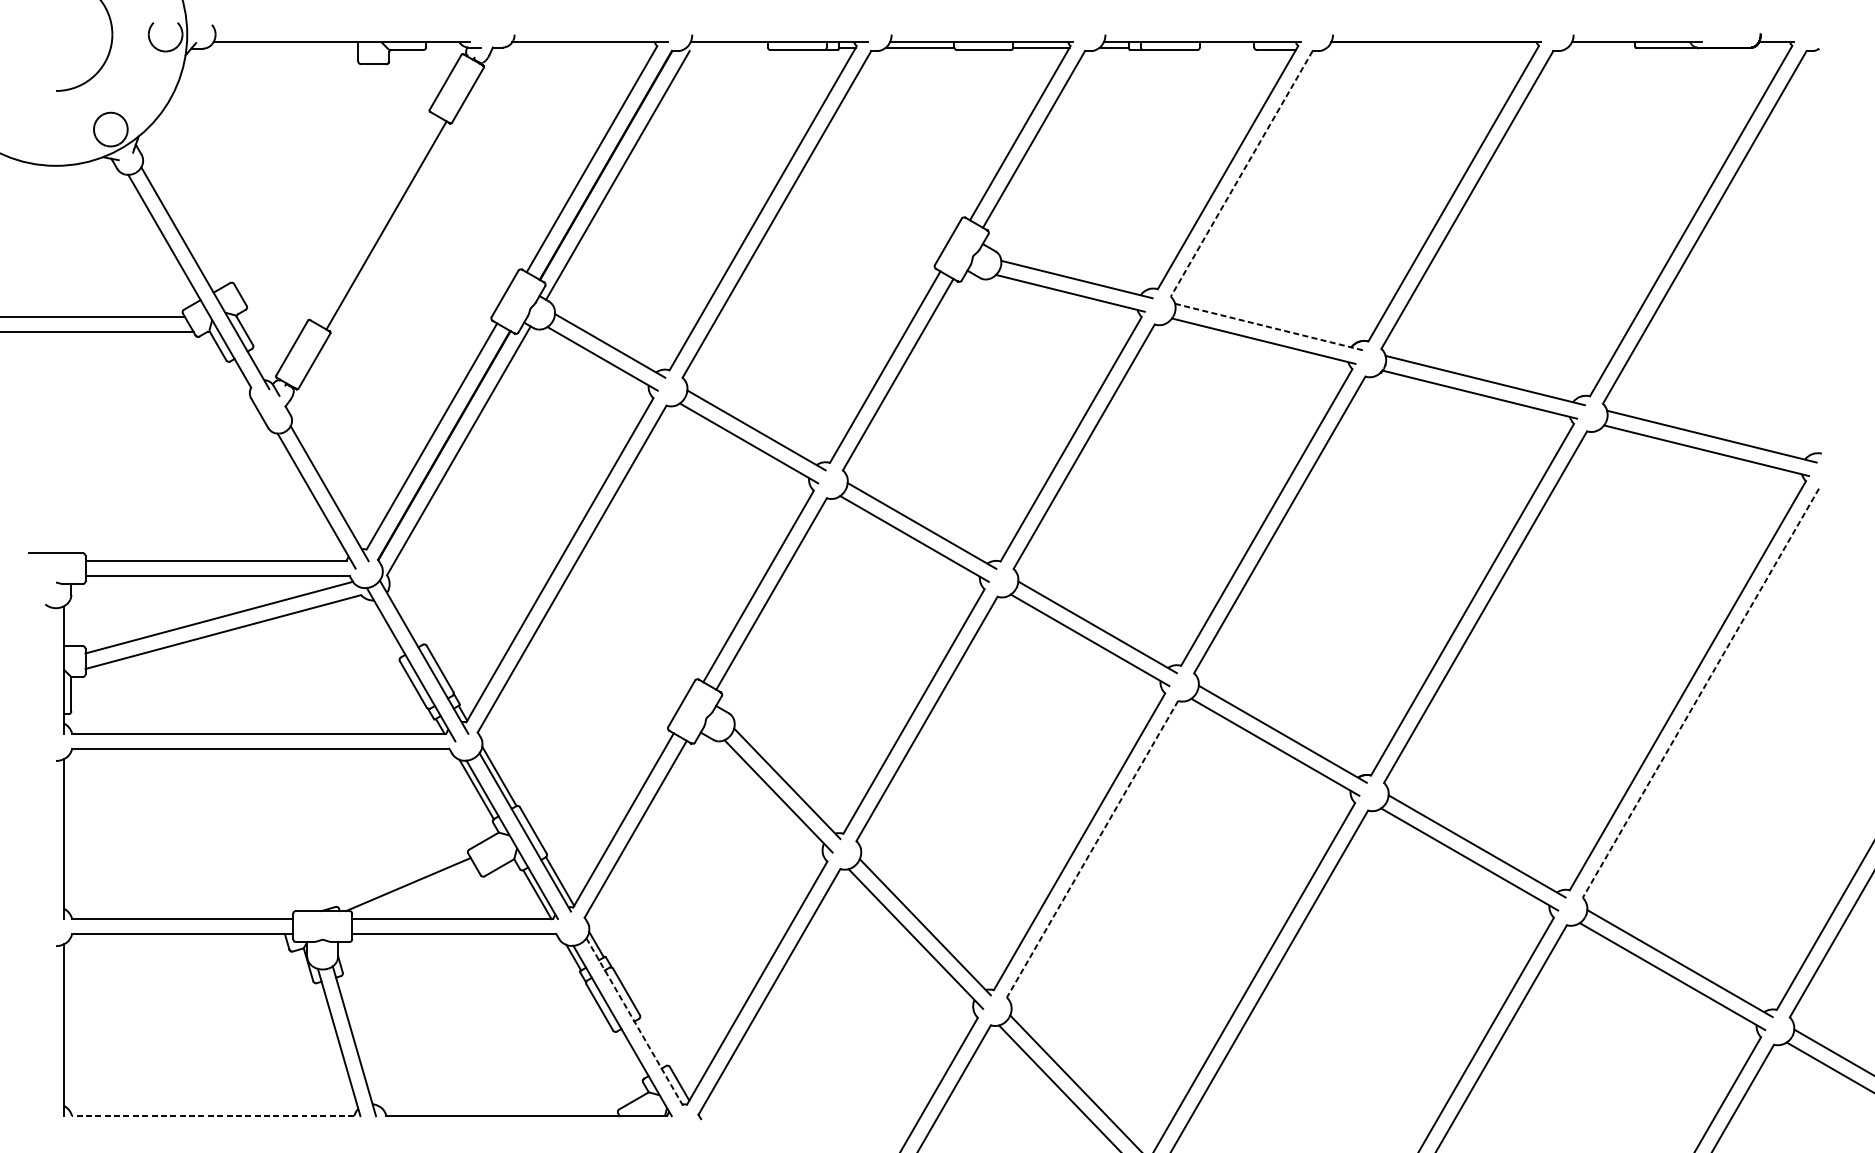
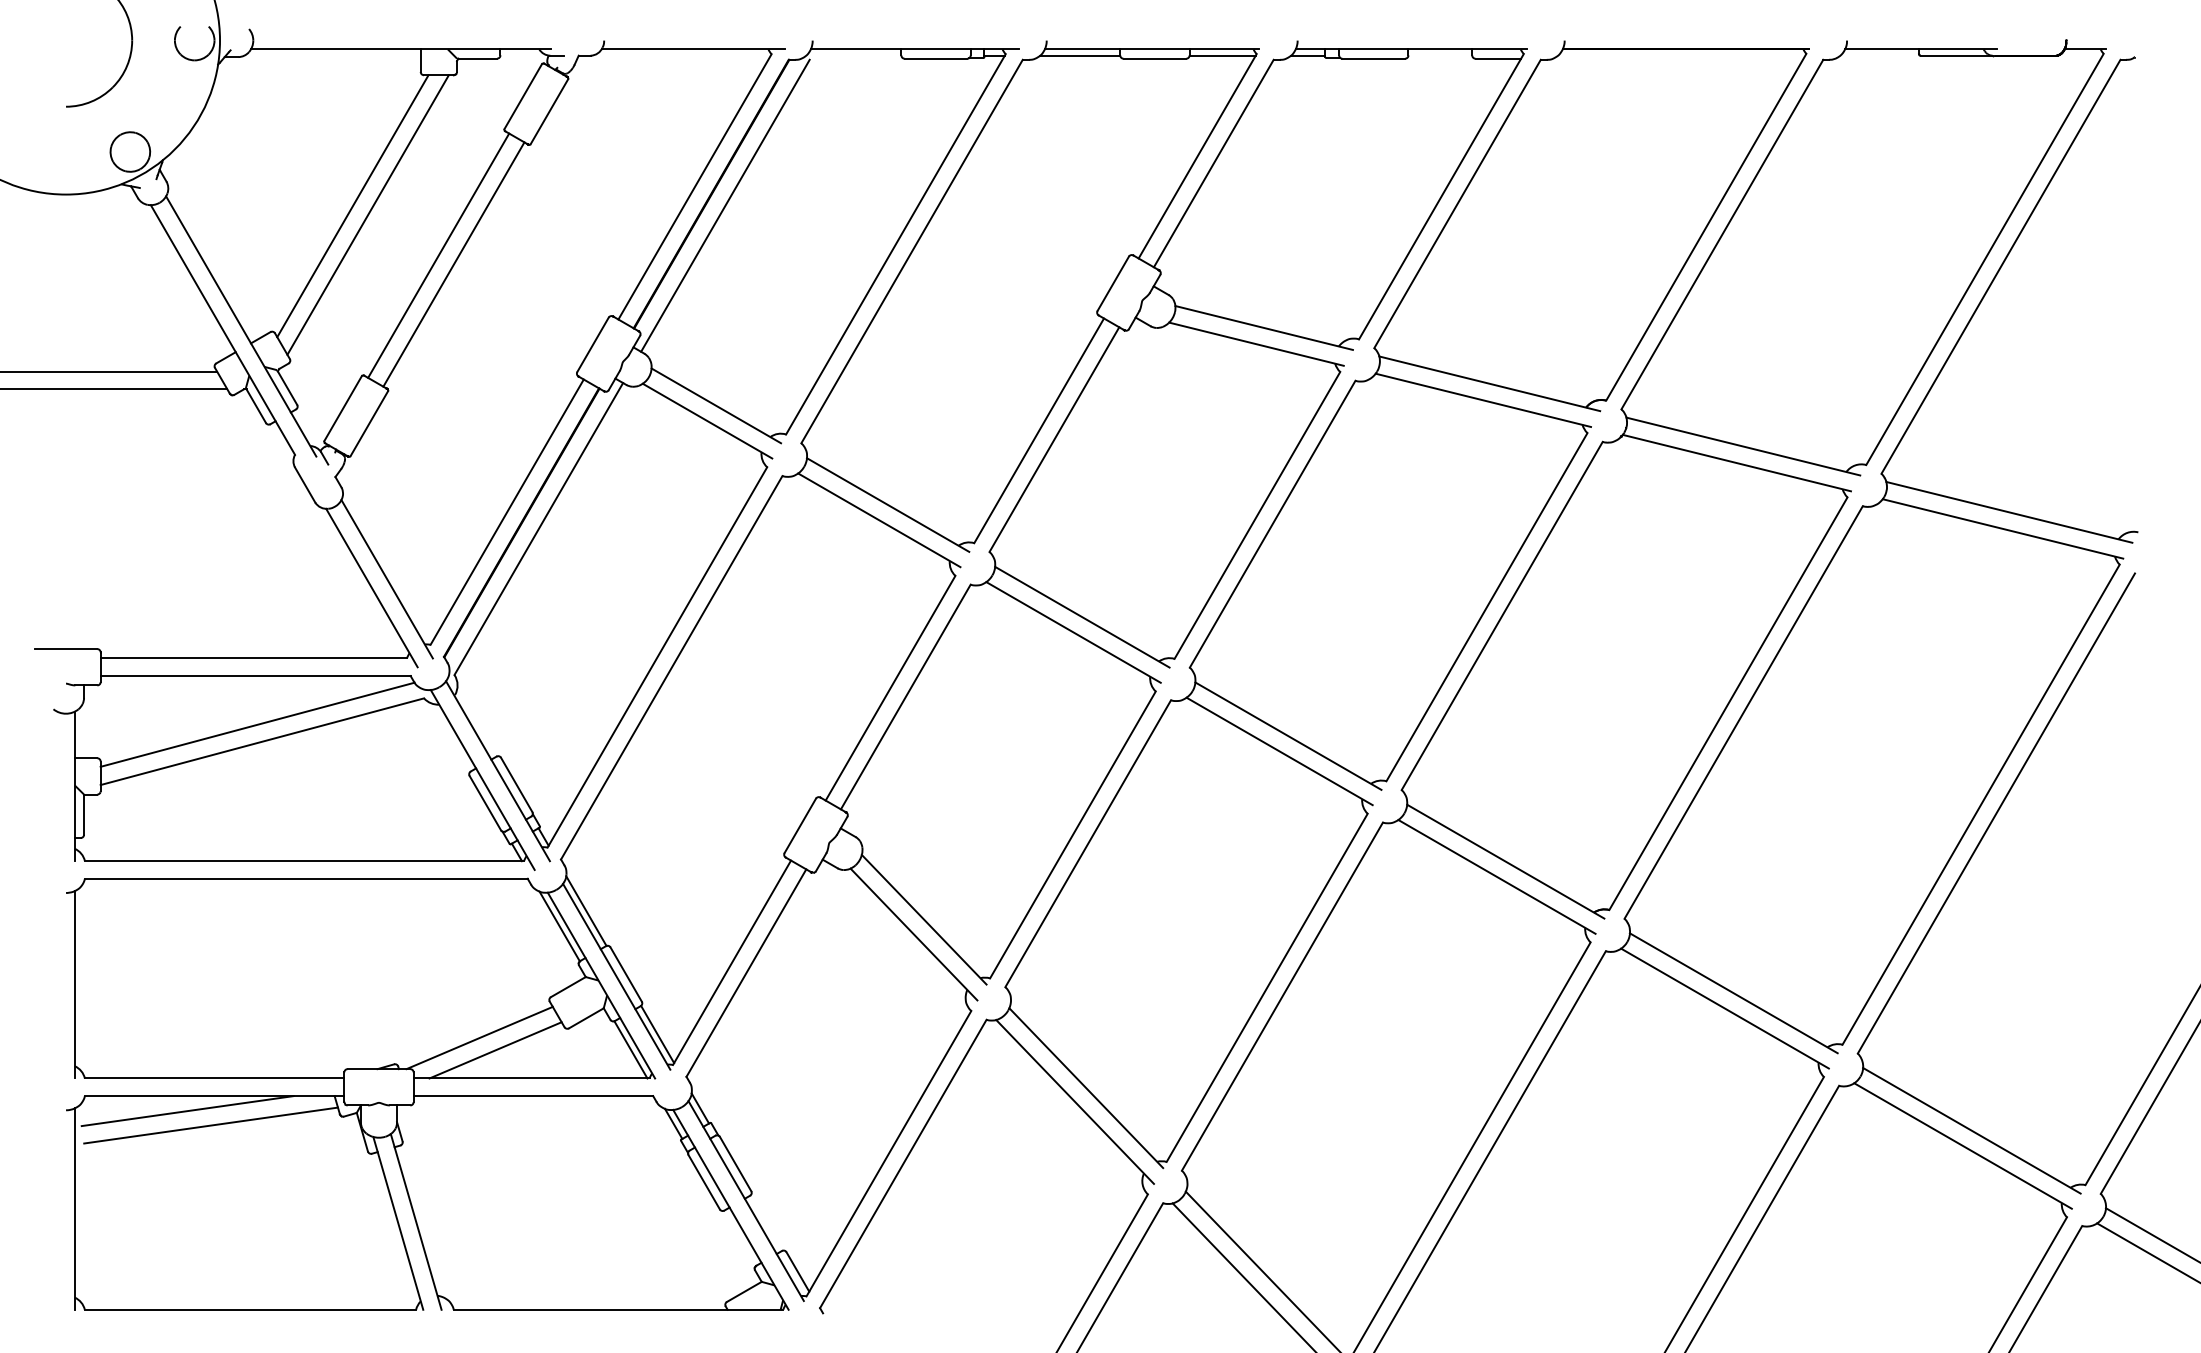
line: (1241, 174) -> (1457, 204), dashed -> solid
line: (300, 176) -> (352, 206), added
line: (312, 182) -> (367, 214), added
line: (373, 217) -> (438, 255), added
line: (1268, 326) -> (1489, 383), dashed -> solid
line: (1700, 693) -> (1996, 813), dashed -> solid
line: (1092, 850) -> (1282, 997), dashed -> solid
line: (421, 895) -> (495, 1050), added
line: (159, 947) -> (187, 1111), added
line: (179, 959) -> (210, 1125), added
line: (635, 1023) -> (746, 1201), dashed -> solid
line: (213, 1115) -> (250, 1309), dashed -> solid

